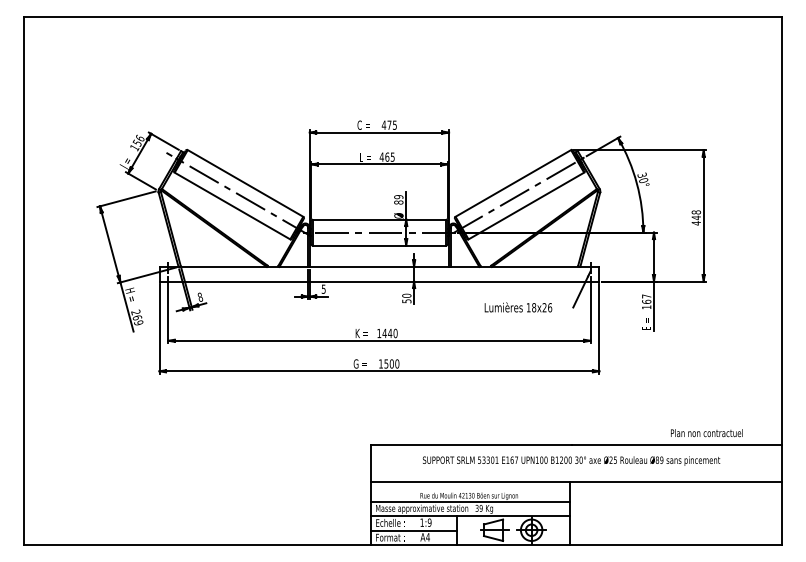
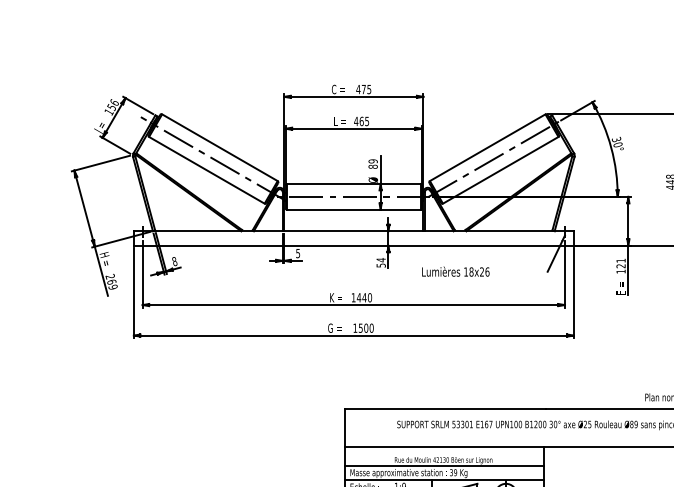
text: (406, 295) -> (380, 259), 50 -> 54
text: (646, 298) -> (620, 262), 167 -> 121
text: (518, 307) -> (455, 271), moved

